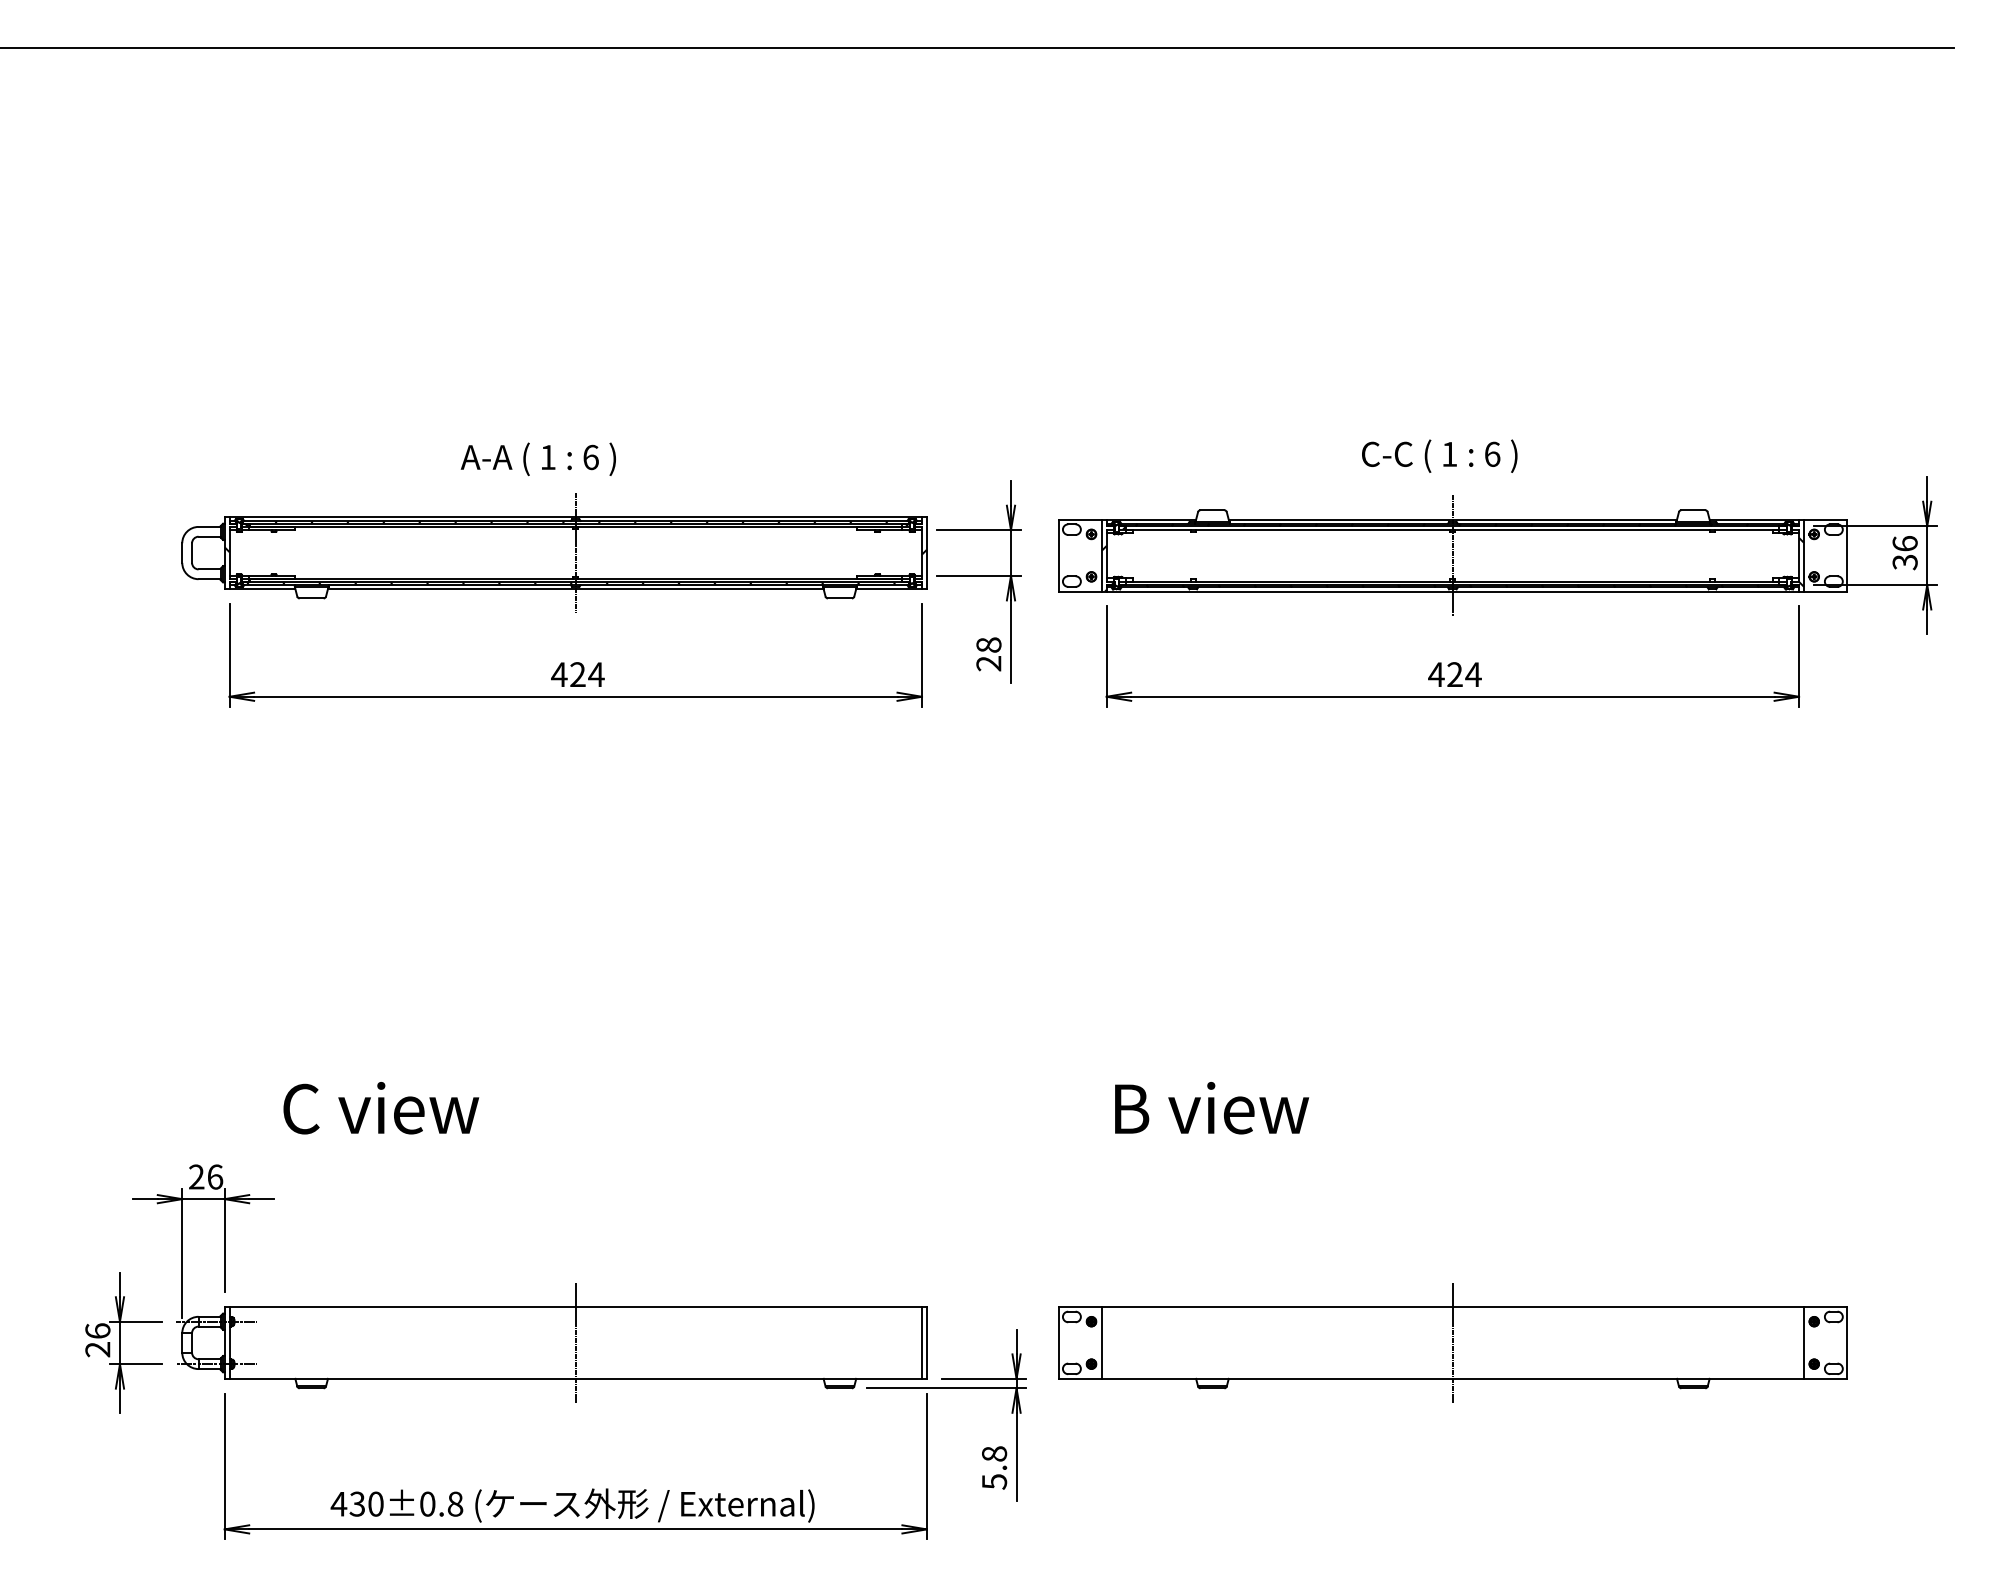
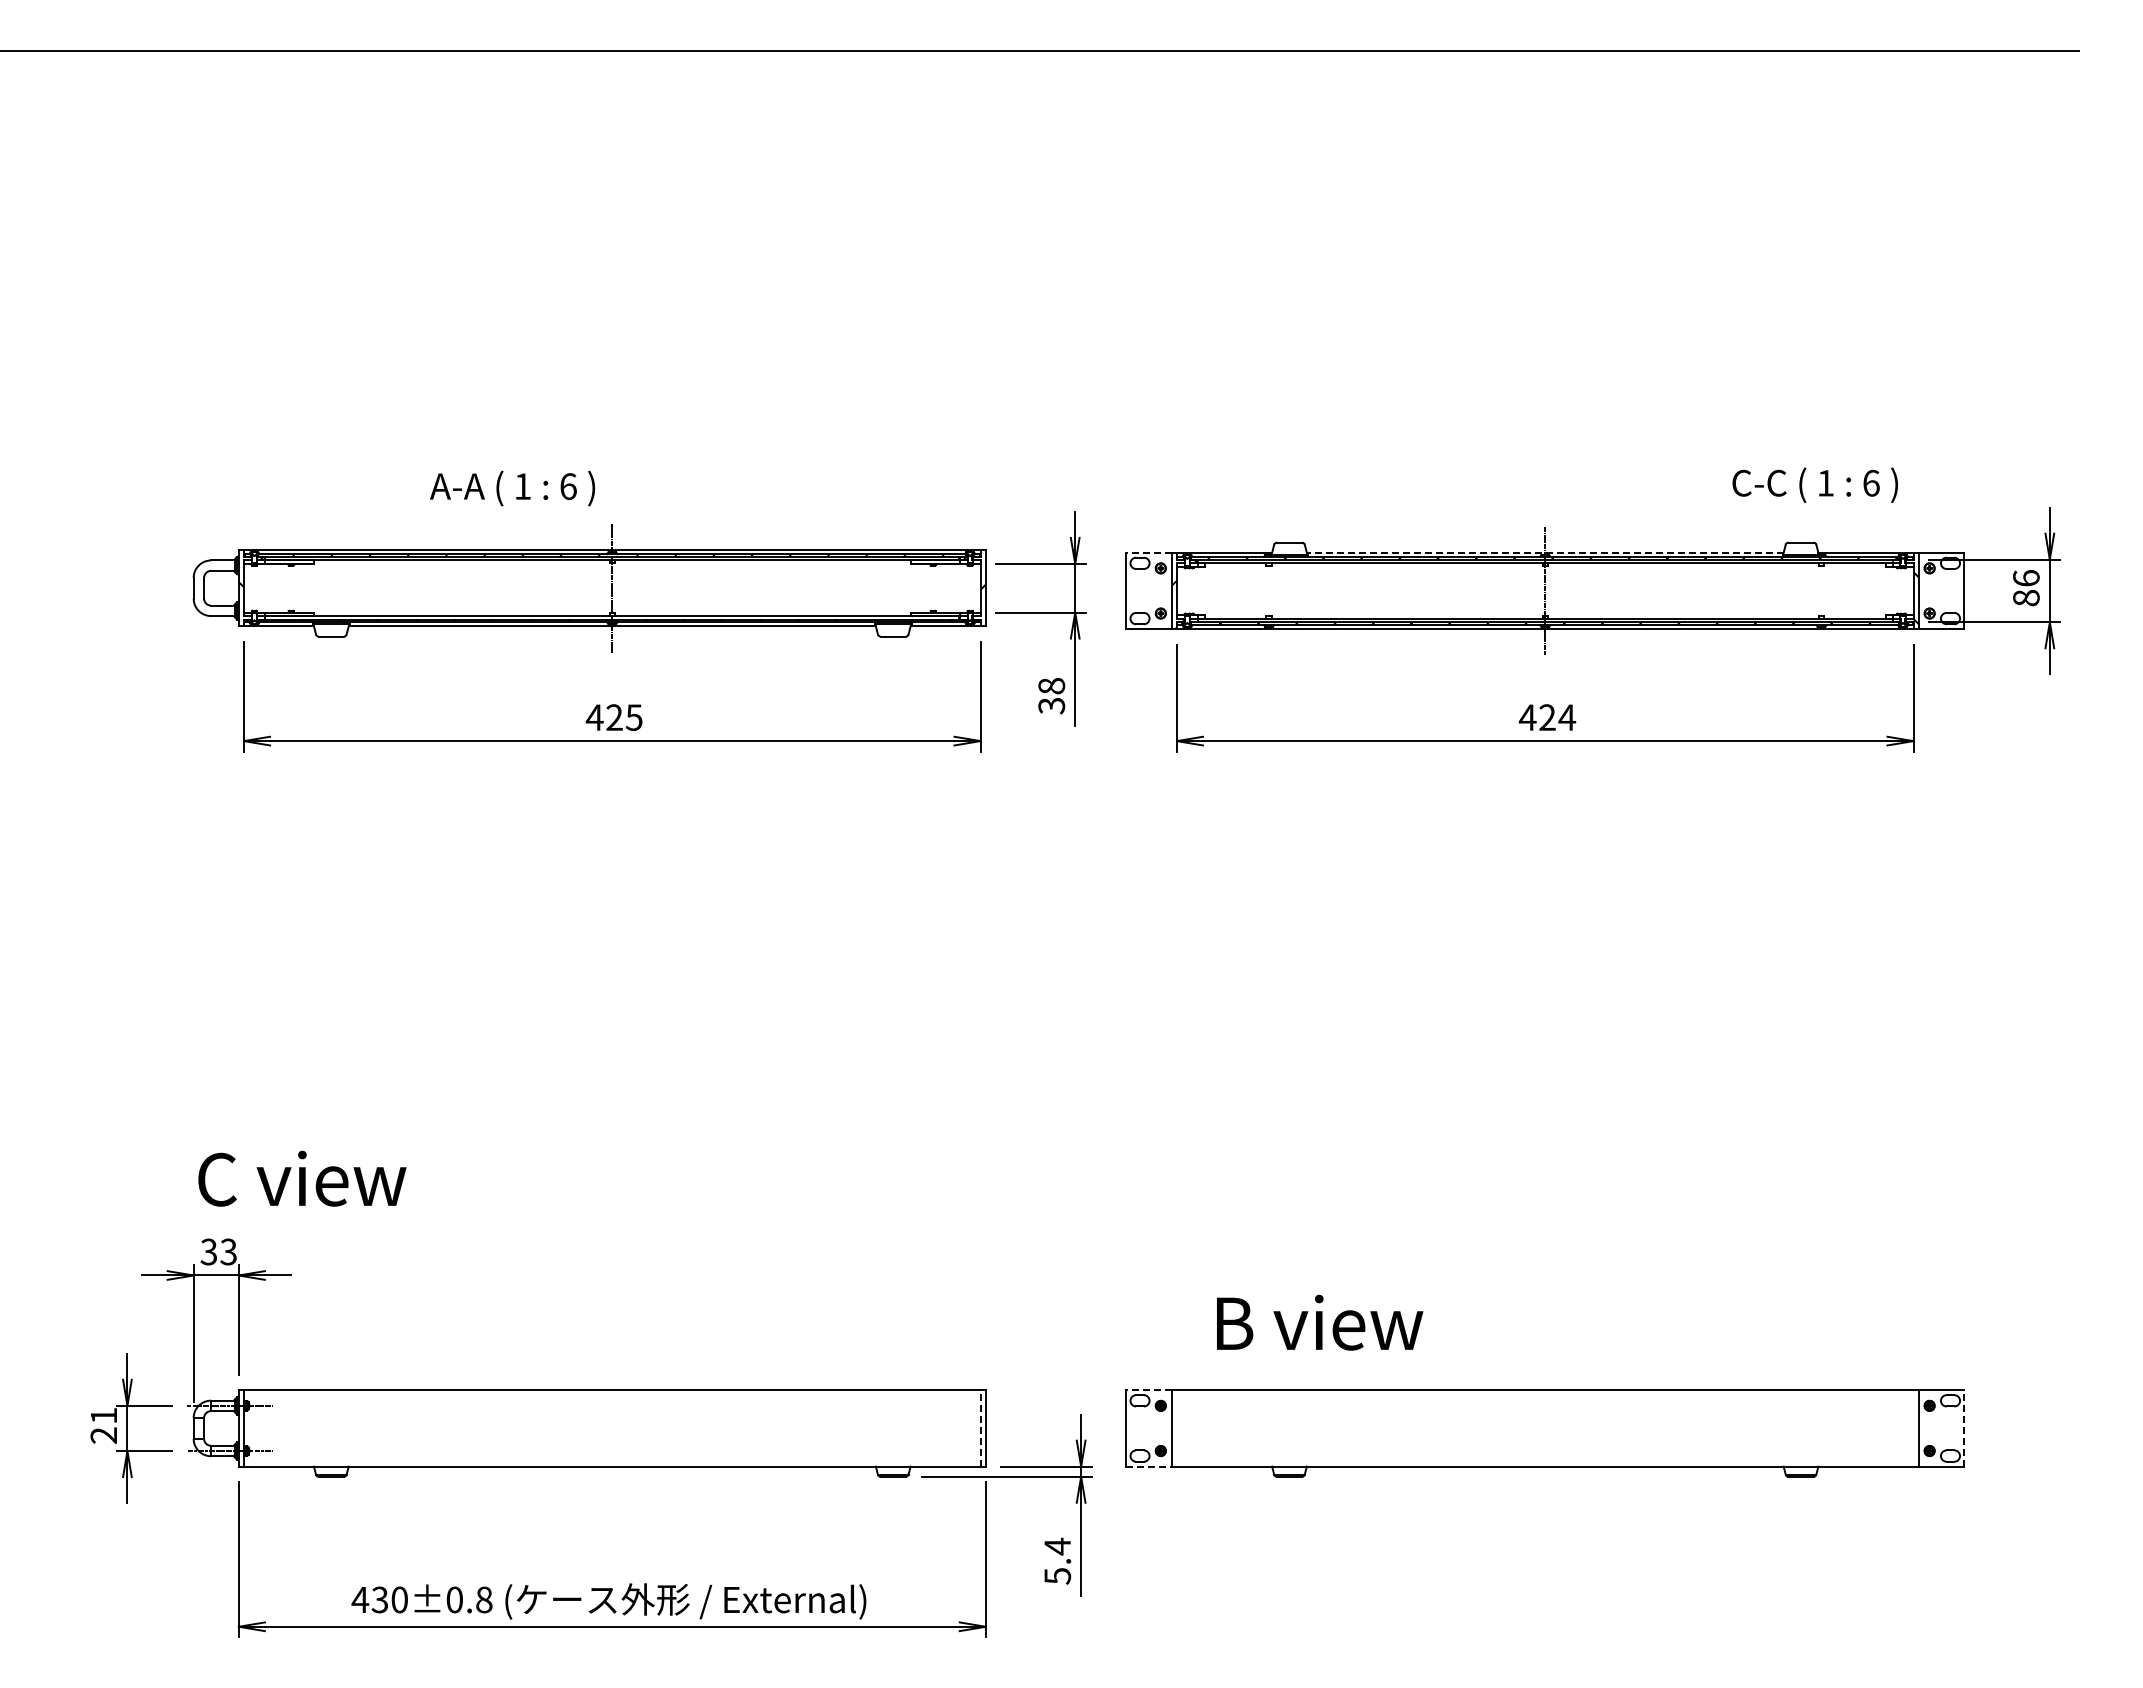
text: (1439, 456) -> (1814, 485), moved
text: (538, 459) -> (512, 488), moved
line: (1079, 519) -> (1148, 552), solid -> dashed
line: (1452, 519) -> (1544, 552), solid -> dashed
text: (1905, 561) -> (2026, 597), 36 -> 86
text: (988, 663) -> (1051, 705), 28 -> 38
text: (596, 674) -> (634, 717), 424 -> 425
text: (381, 1107) -> (302, 1178), moved
text: (1212, 1107) -> (1320, 1322), moved
text: (205, 1176) -> (218, 1251), 26 -> 33
line: (1079, 1307) -> (1148, 1390), solid -> dashed
text: (97, 1330) -> (103, 1415), 26 -> 21
line: (575, 1342) -> (612, 1428), removed
line: (921, 1342) -> (980, 1427), solid -> dashed
line: (1453, 1342) -> (1545, 1428), removed
line: (1847, 1342) -> (1964, 1427), solid -> dashed
line: (1079, 1378) -> (1148, 1466), solid -> dashed
text: (994, 1453) -> (1057, 1546), 5.8 -> 5.4

